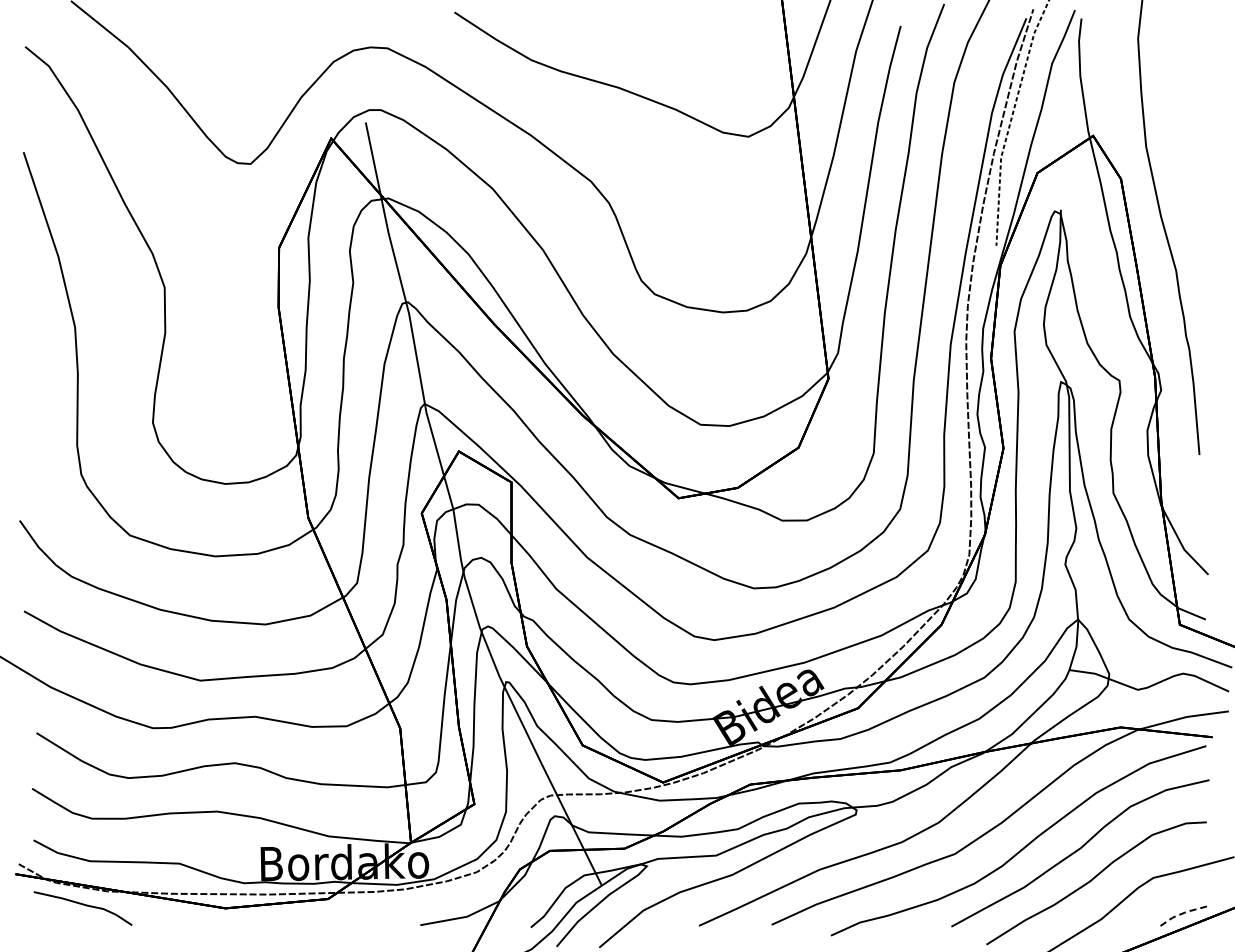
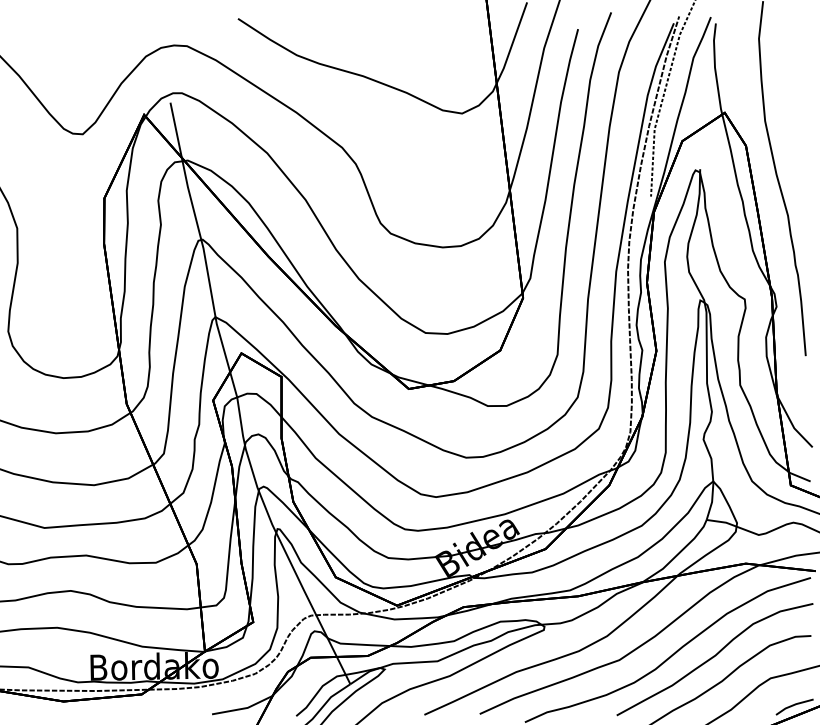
line: (1183, 913) -> (793, 705), dashed -> solid

